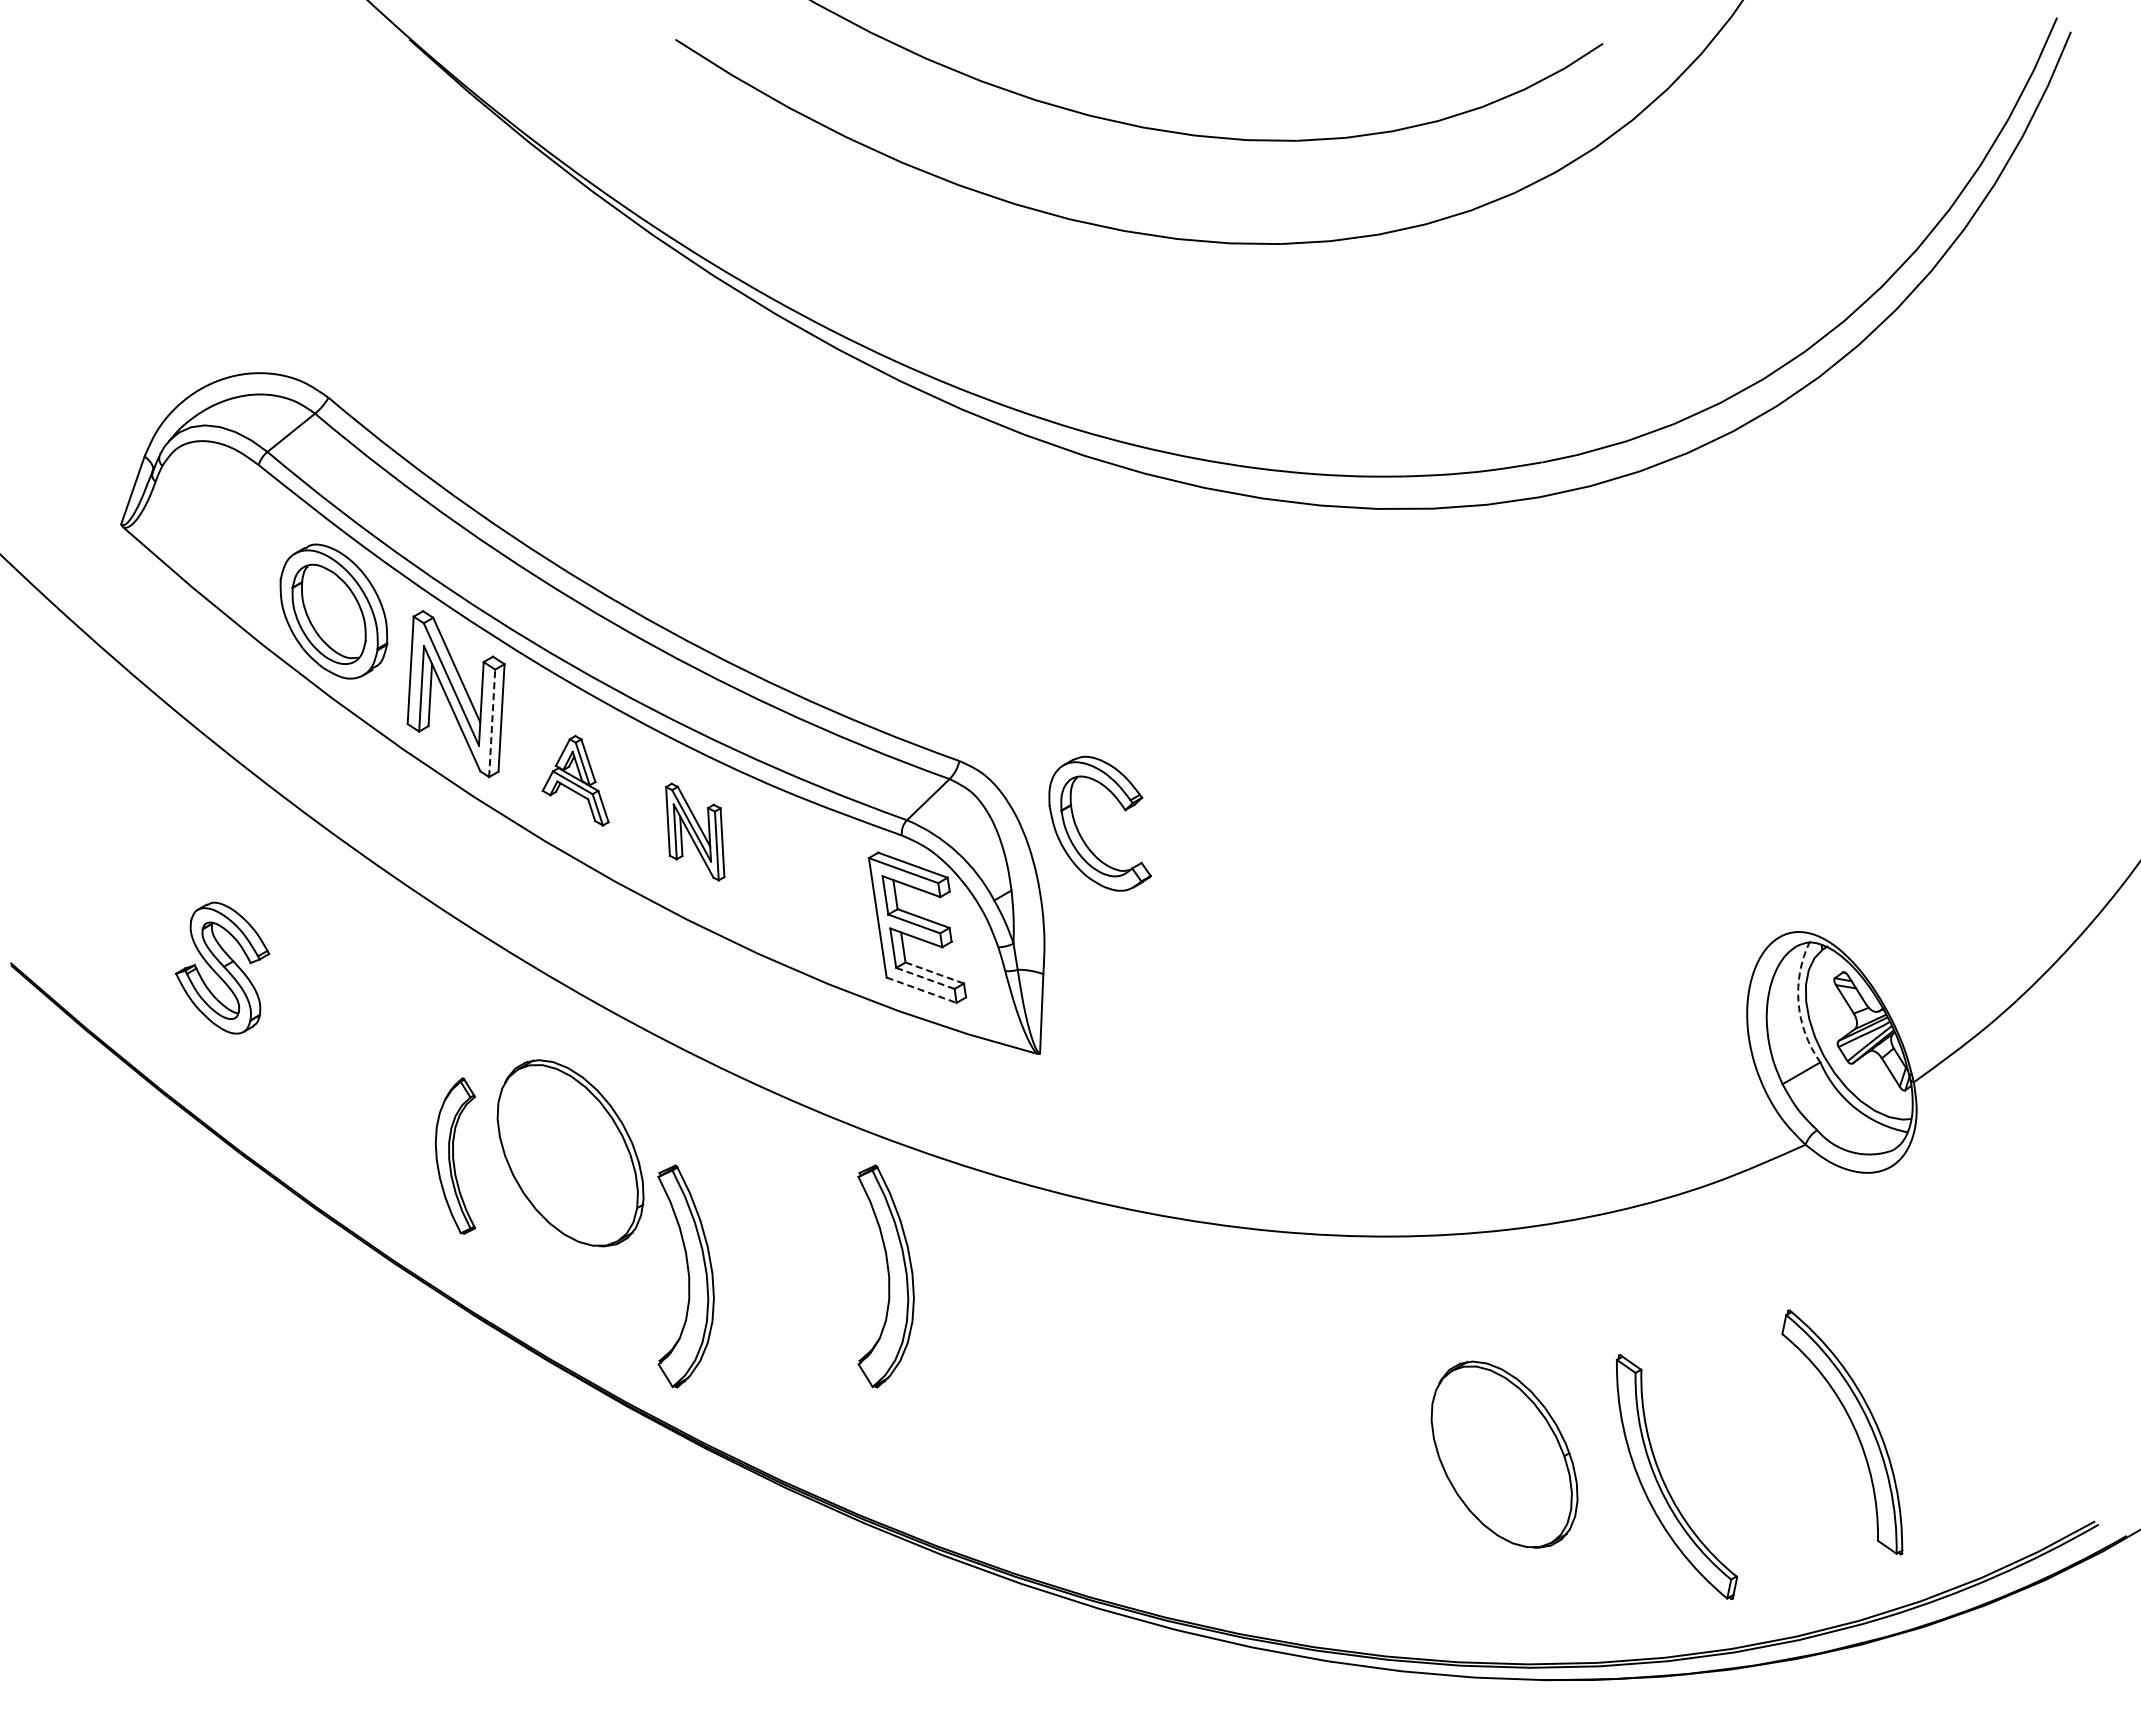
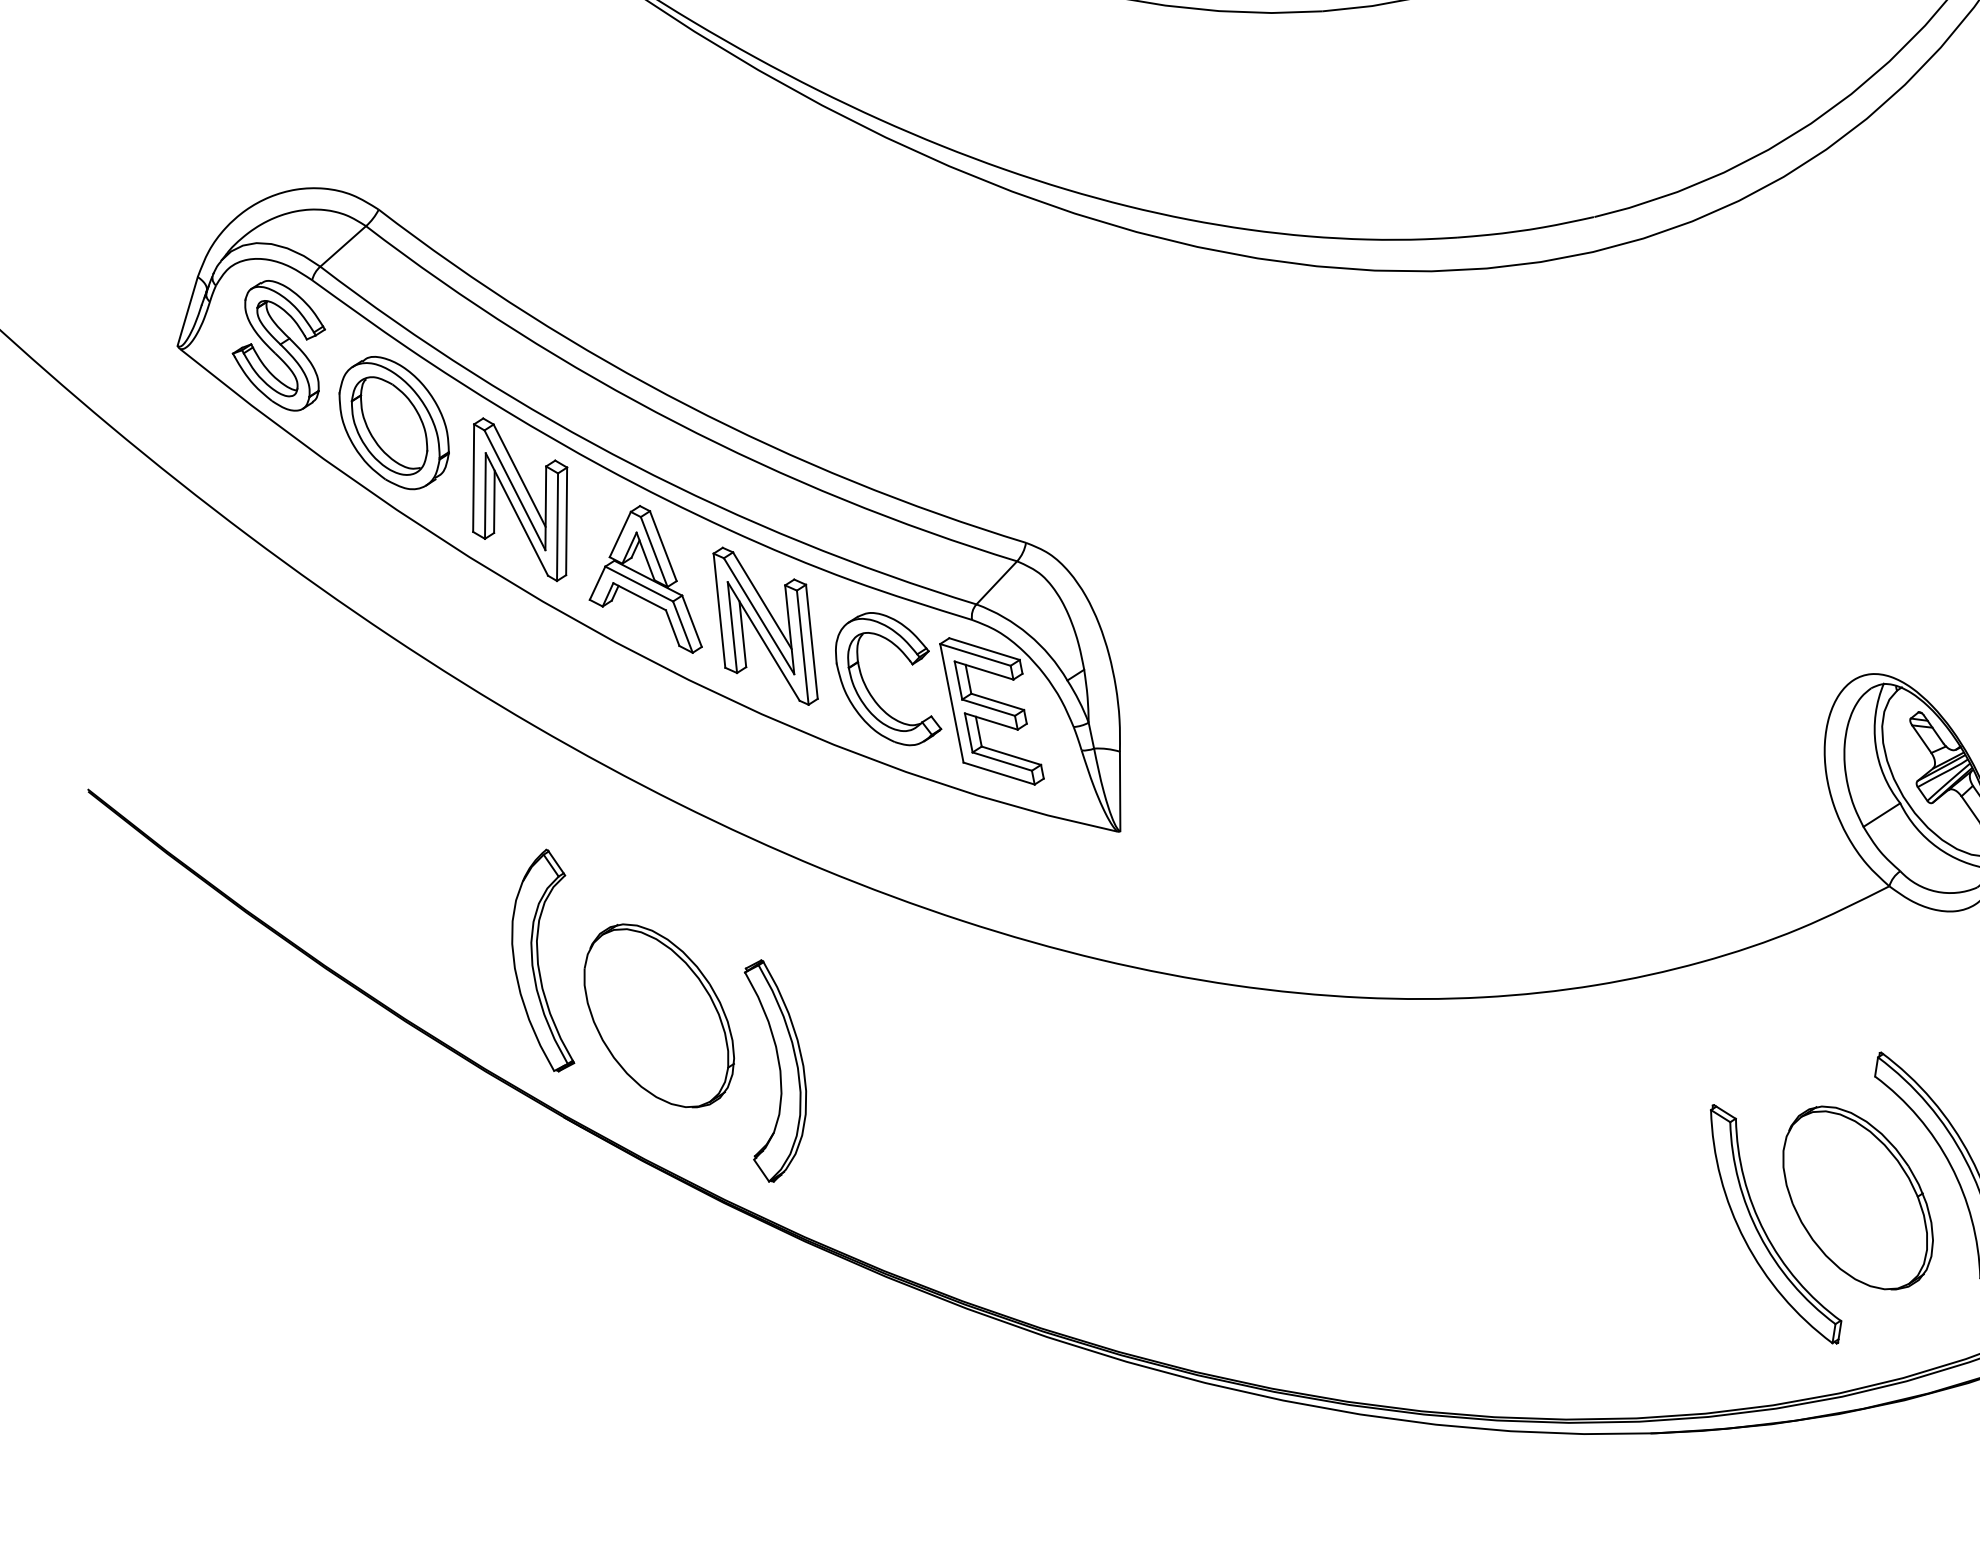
line: (492, 723) -> (557, 527), dashed -> solid
part: (575, 780) -> (643, 580), size x1.67
part: (694, 831) -> (764, 625), size x1.67
part: (1080, 833) -> (868, 689), moved
part: (222, 967) -> (278, 345), moved
line: (935, 973) -> (1012, 756), dashed -> solid
line: (924, 978) -> (1001, 761), dashed -> solid
line: (922, 990) -> (999, 773), dashed -> solid
arc: (1798, 1003) -> (1875, 745), dashed -> solid
part: (570, 1153) -> (659, 1016), moved
part: (455, 1155) -> (541, 960), size x1.43
part: (885, 1276) -> (976, 1061), removed
part: (1504, 1454) -> (1857, 1197), moved

